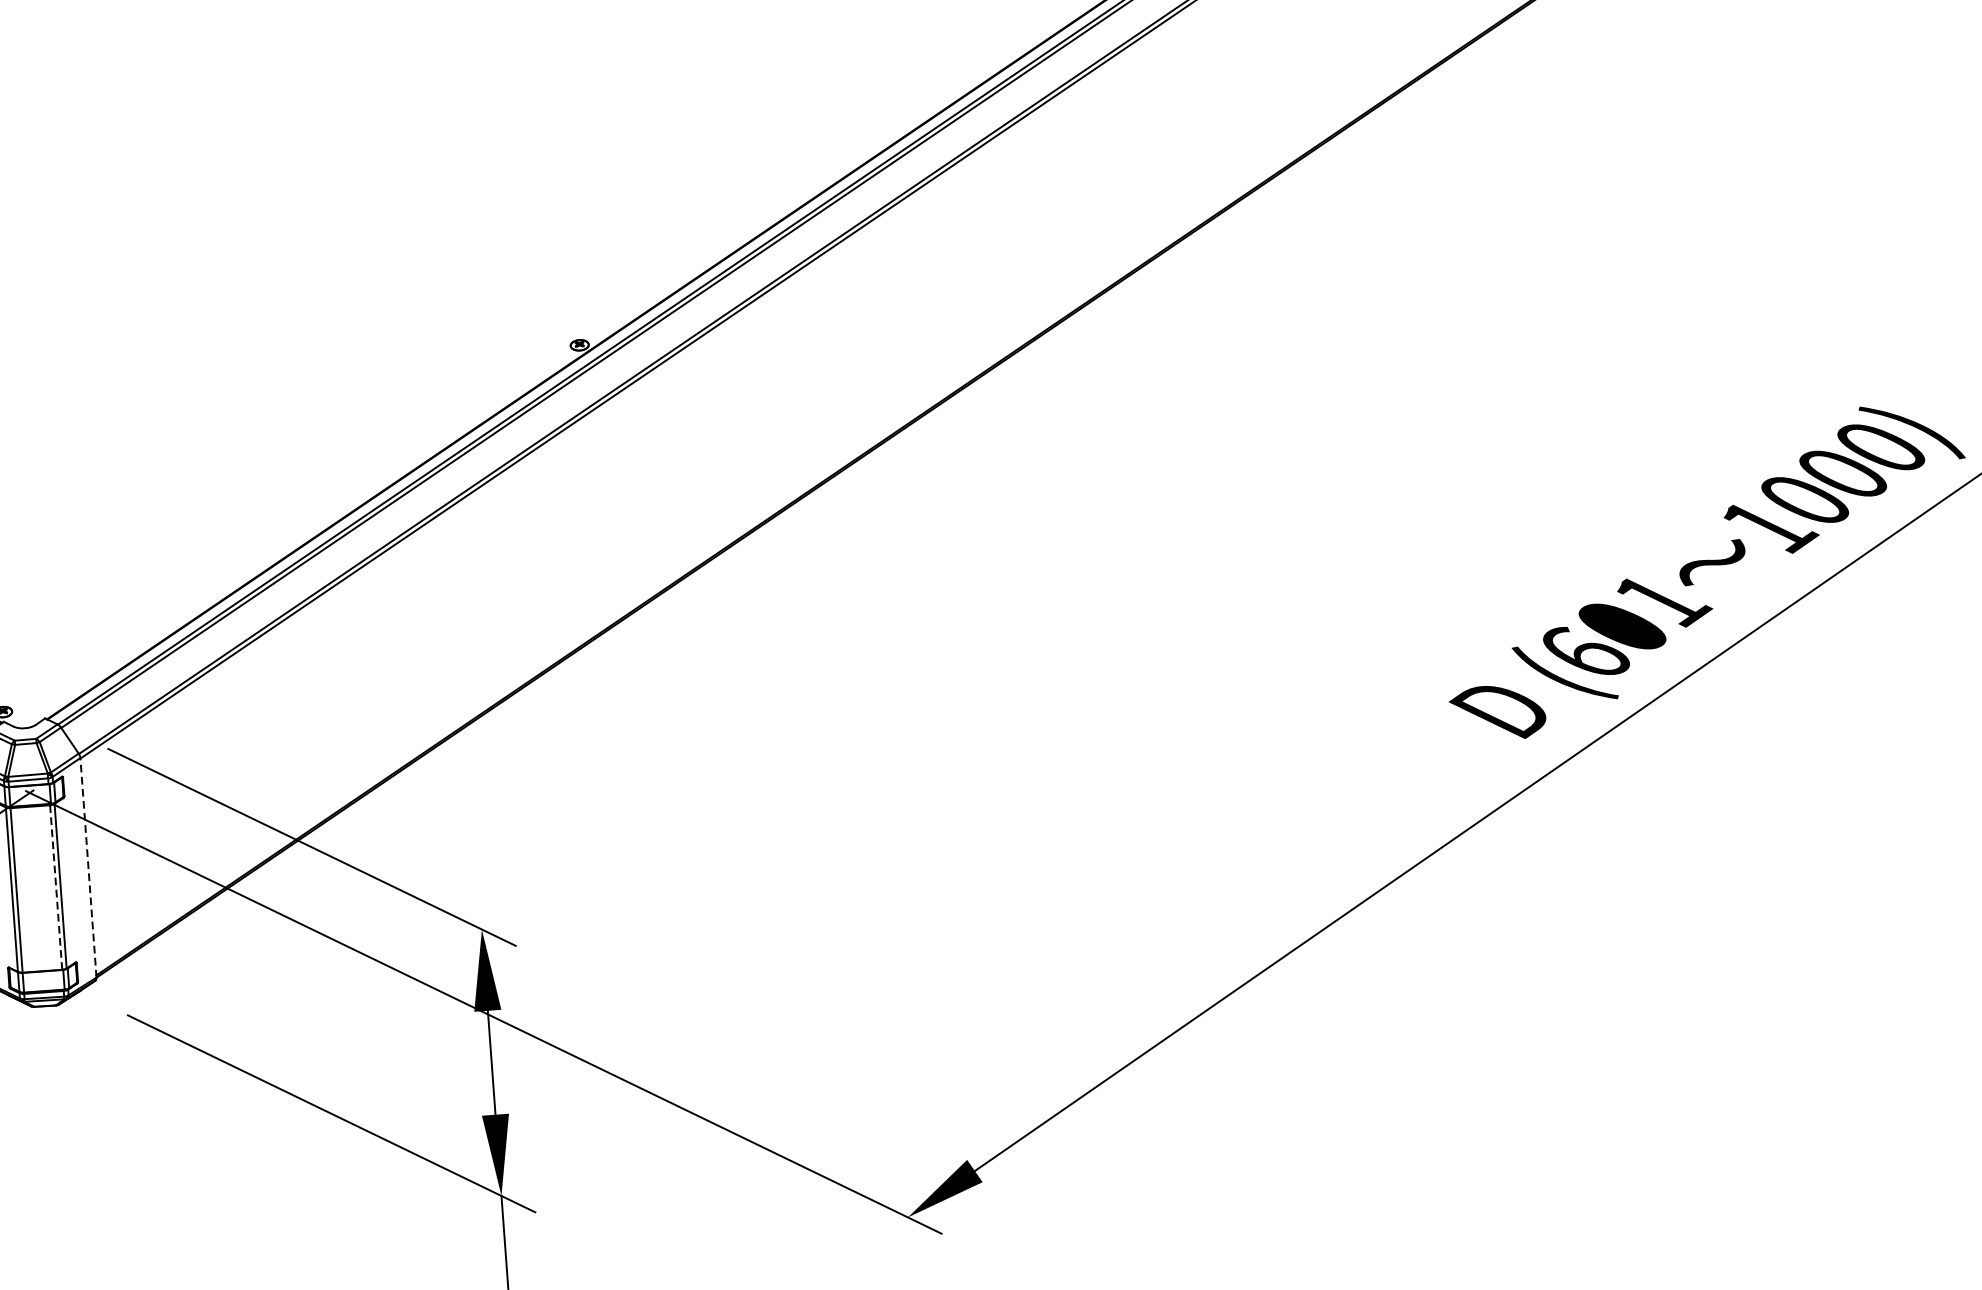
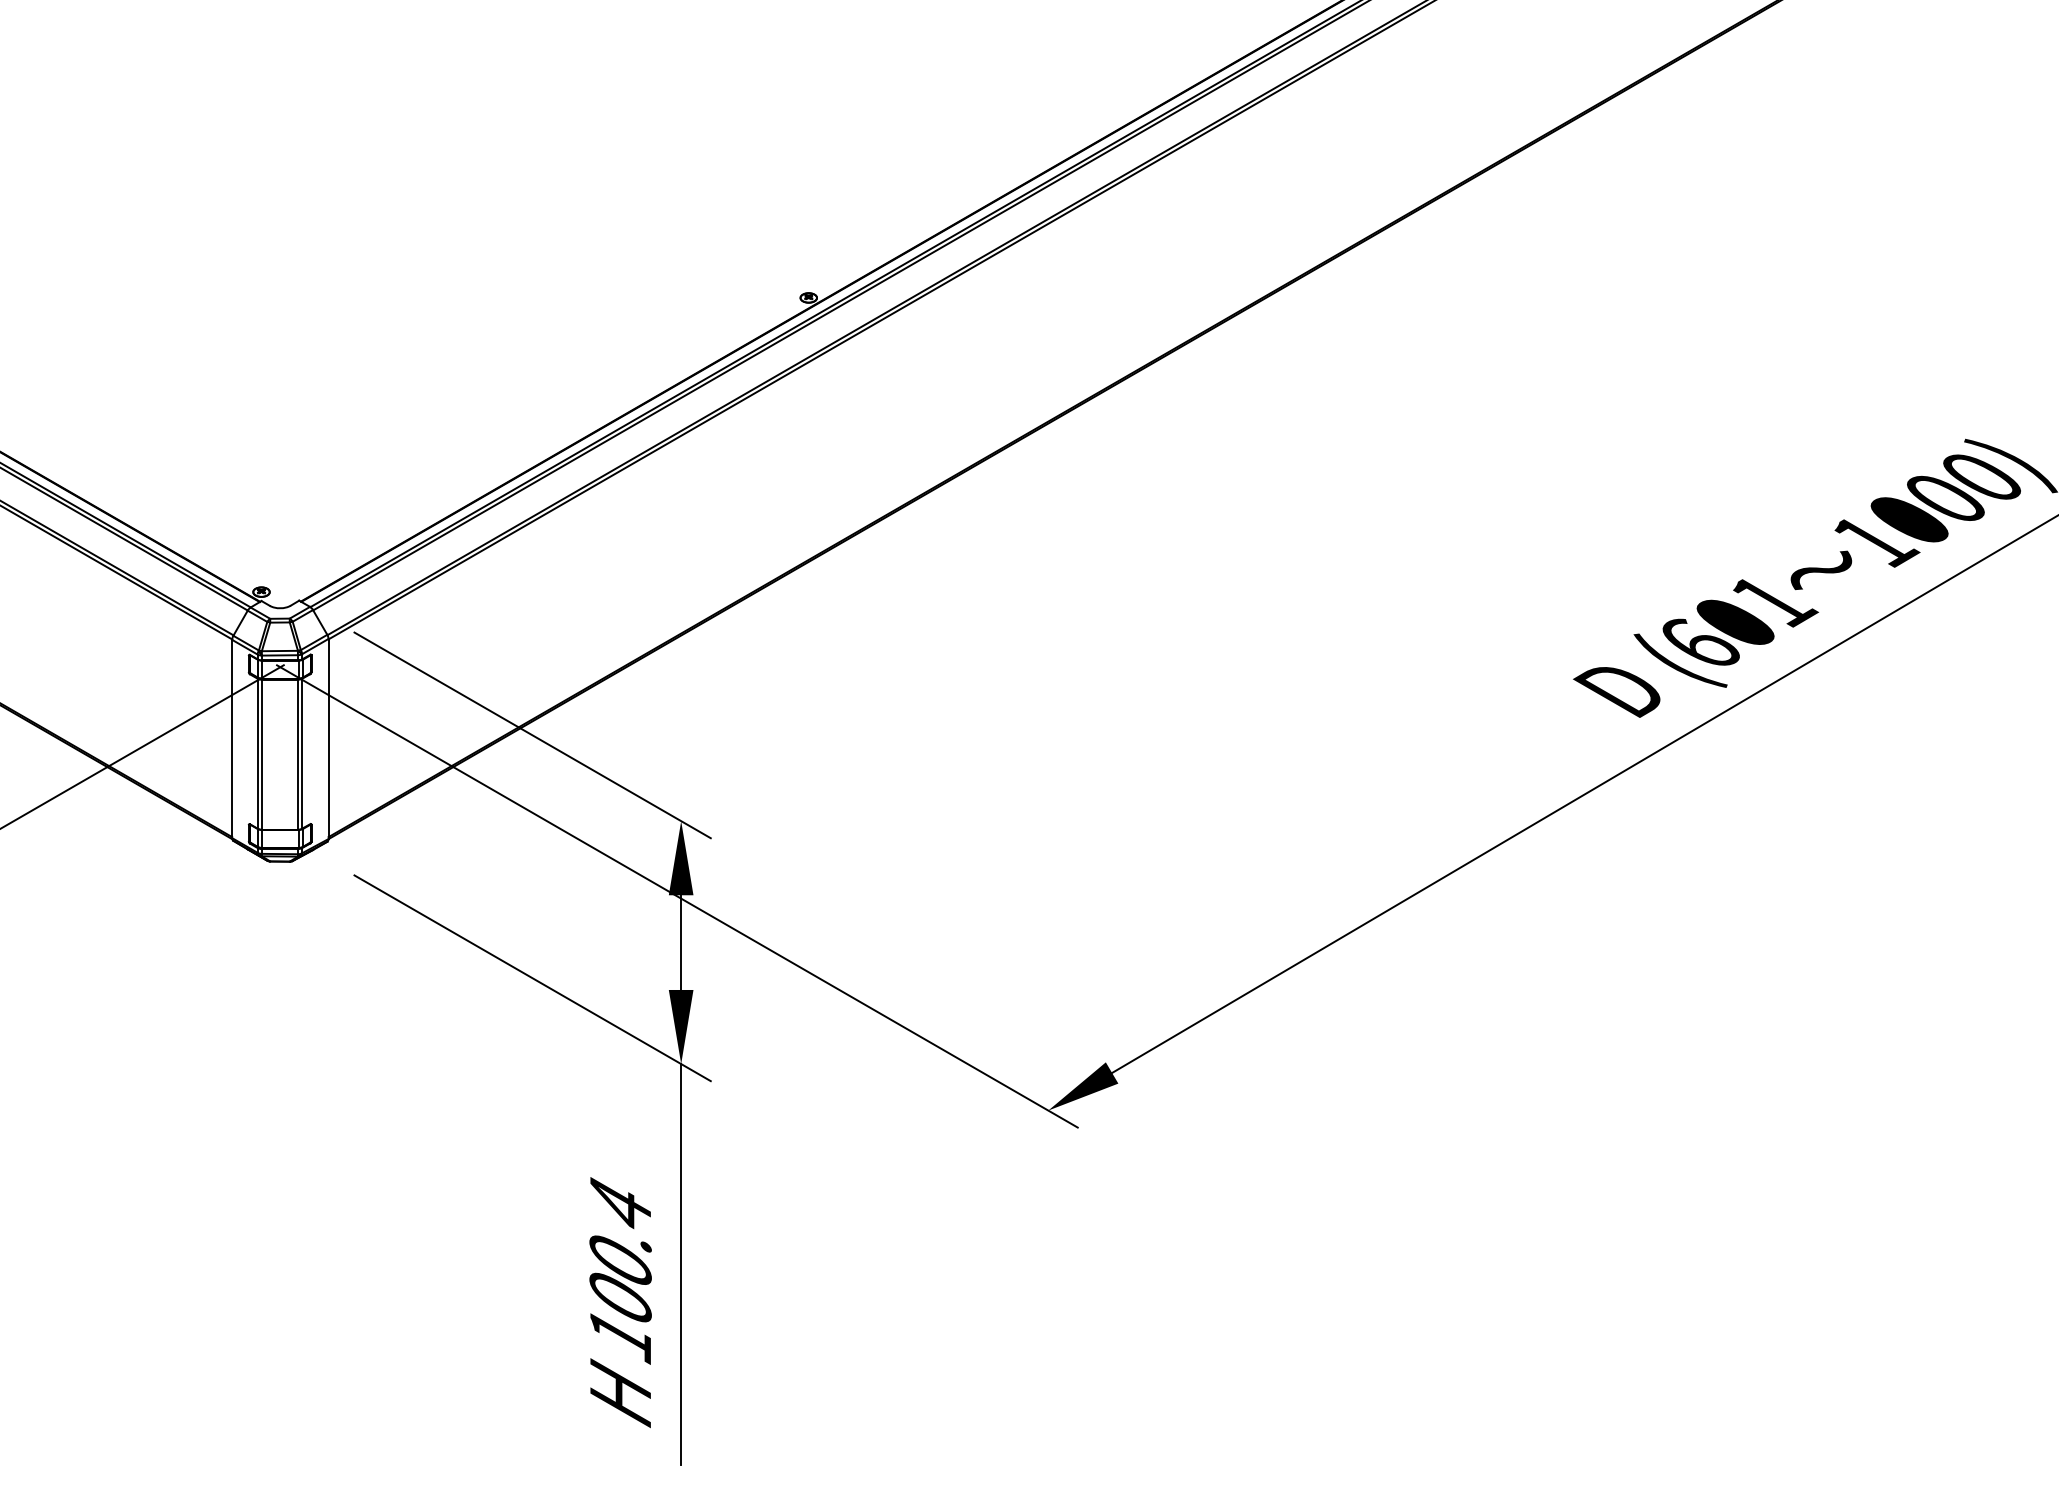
line: (88, 867) -> (328, 738), dashed -> solid
line: (55, 887) -> (297, 754), dashed -> solid

